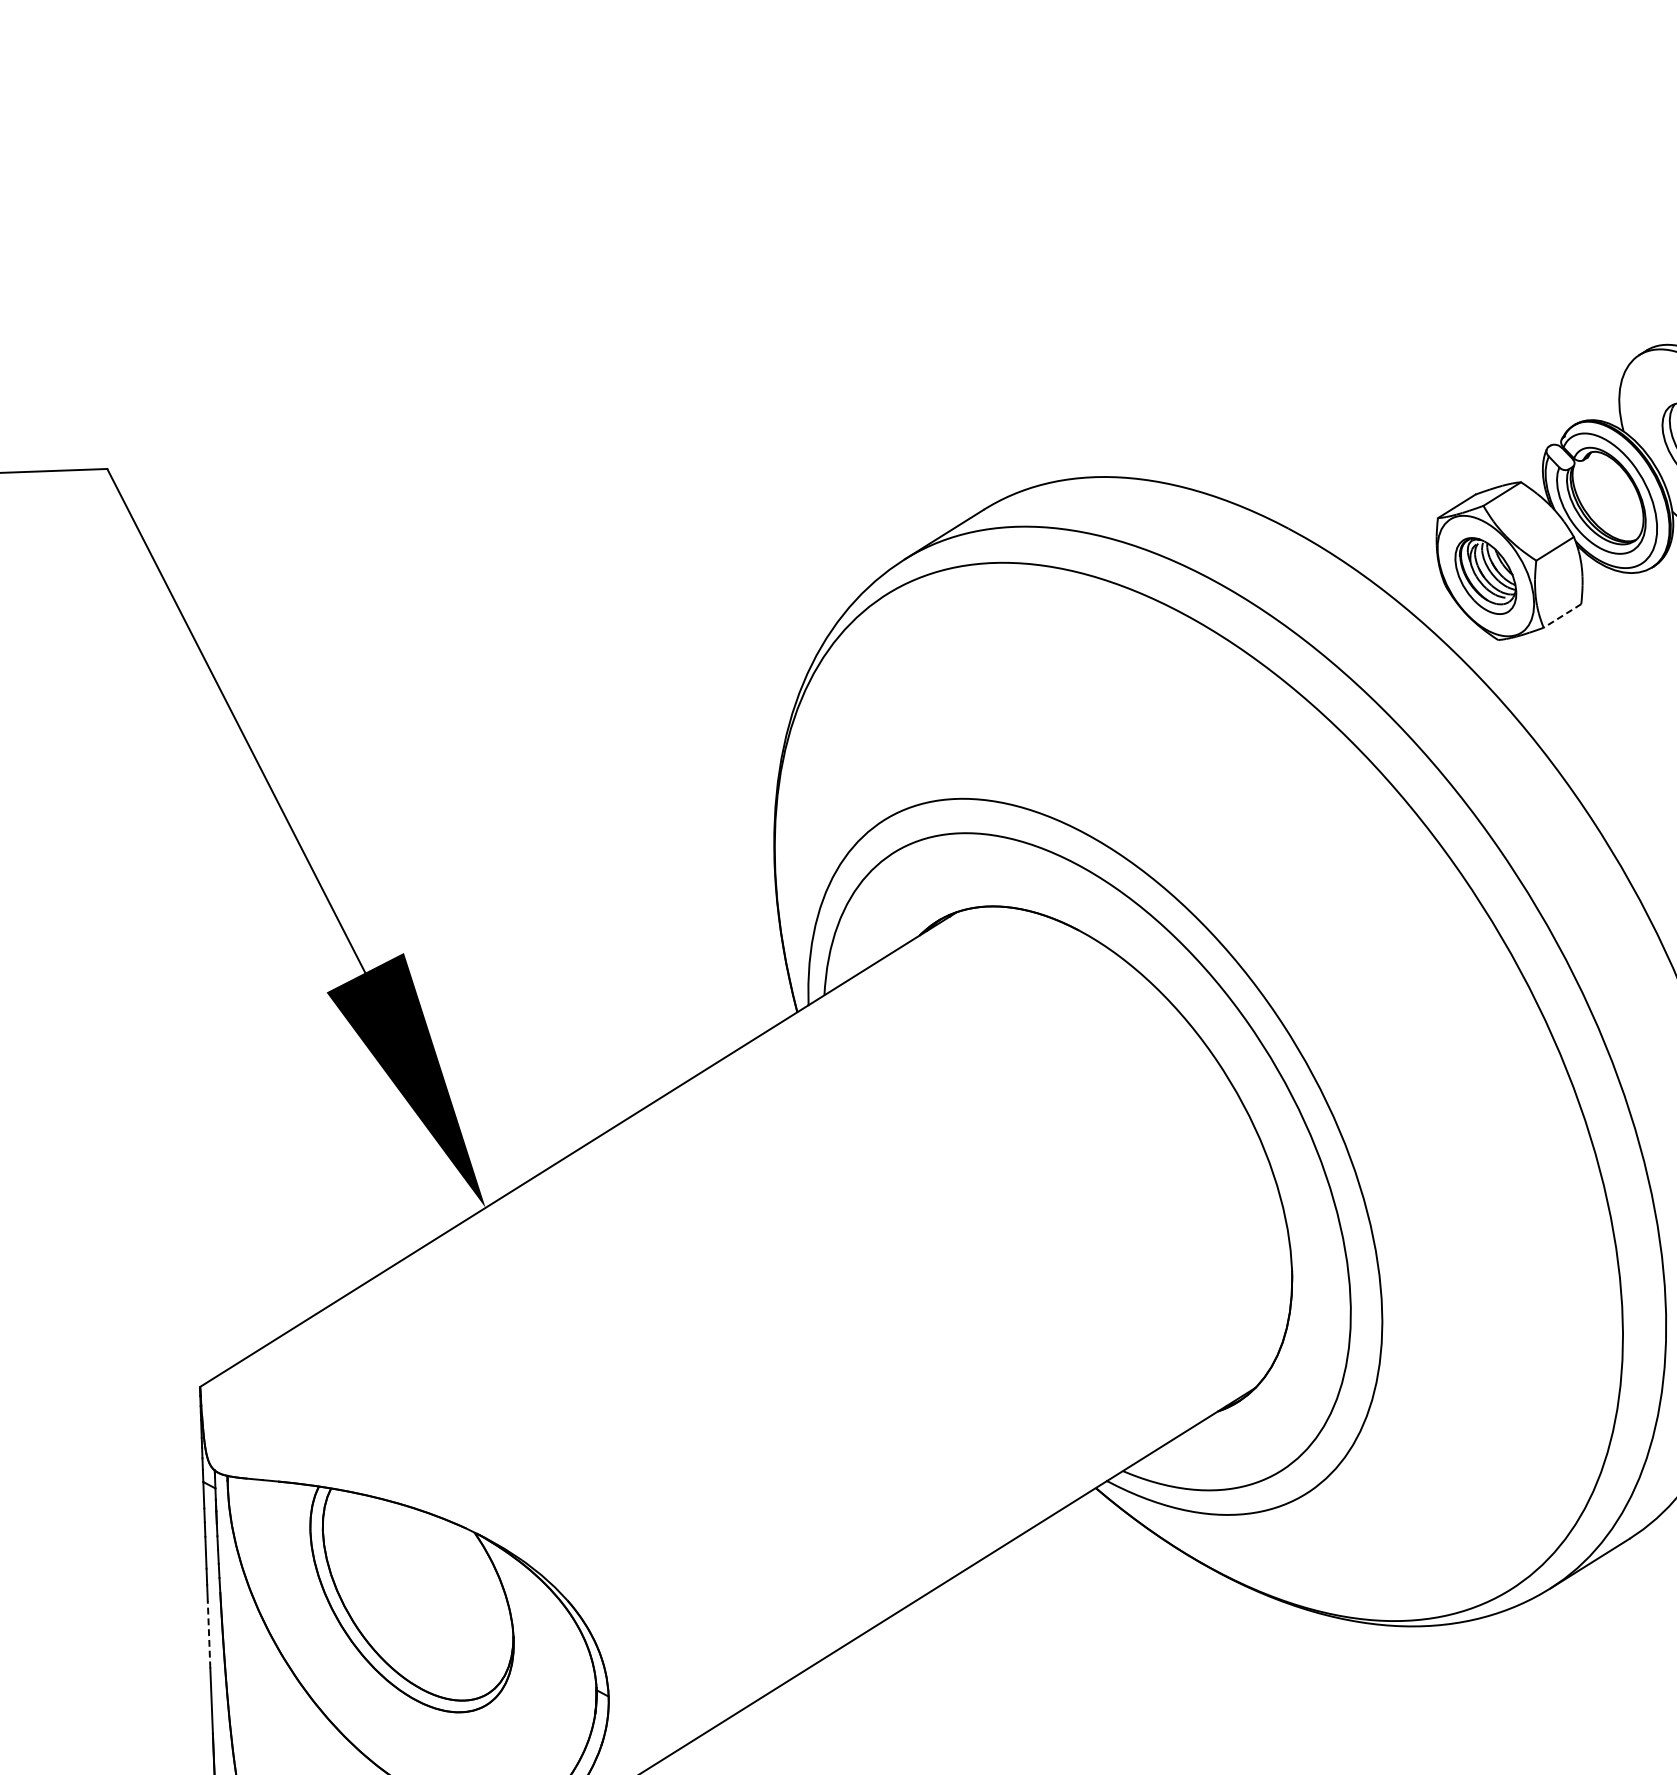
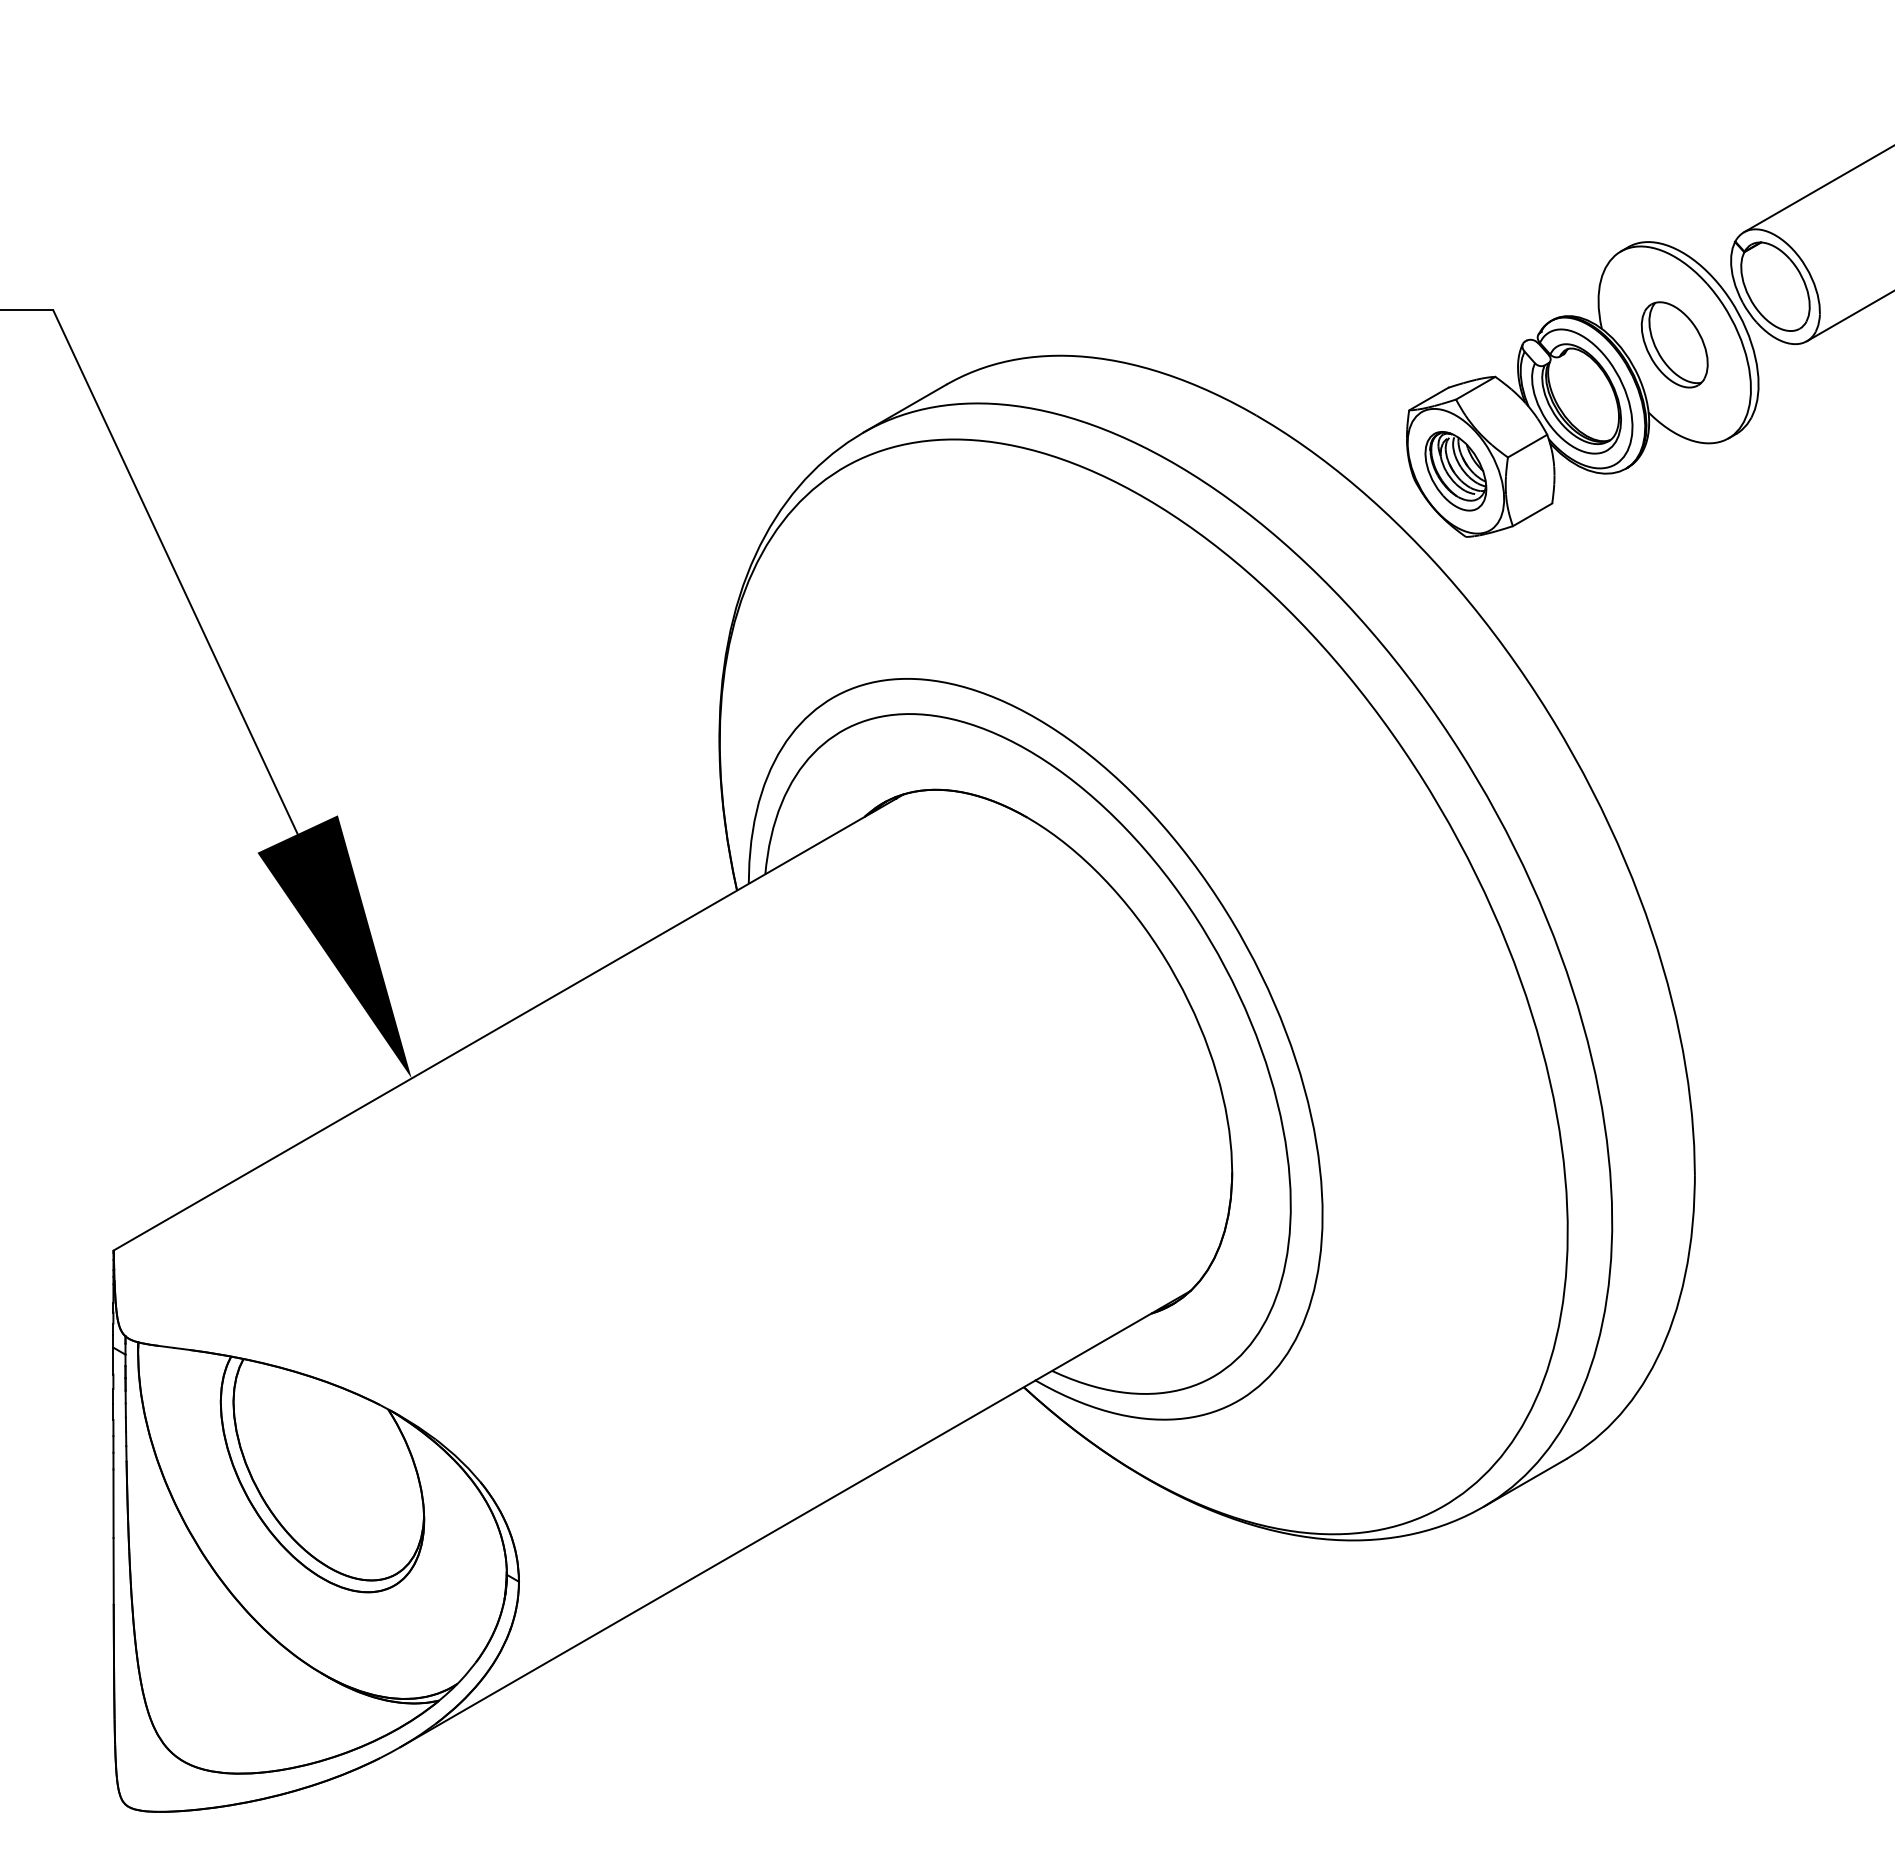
line: (1562, 615) -> (1532, 514), dashed -> solid
line: (209, 1634) -> (113, 1503), dashed -> solid

